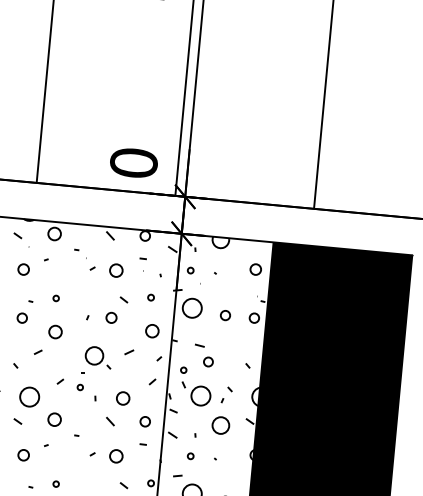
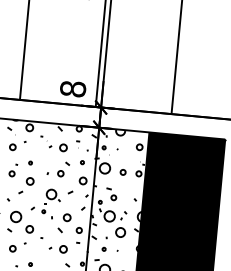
text: (134, 163) -> (73, 89), 0 -> 8

